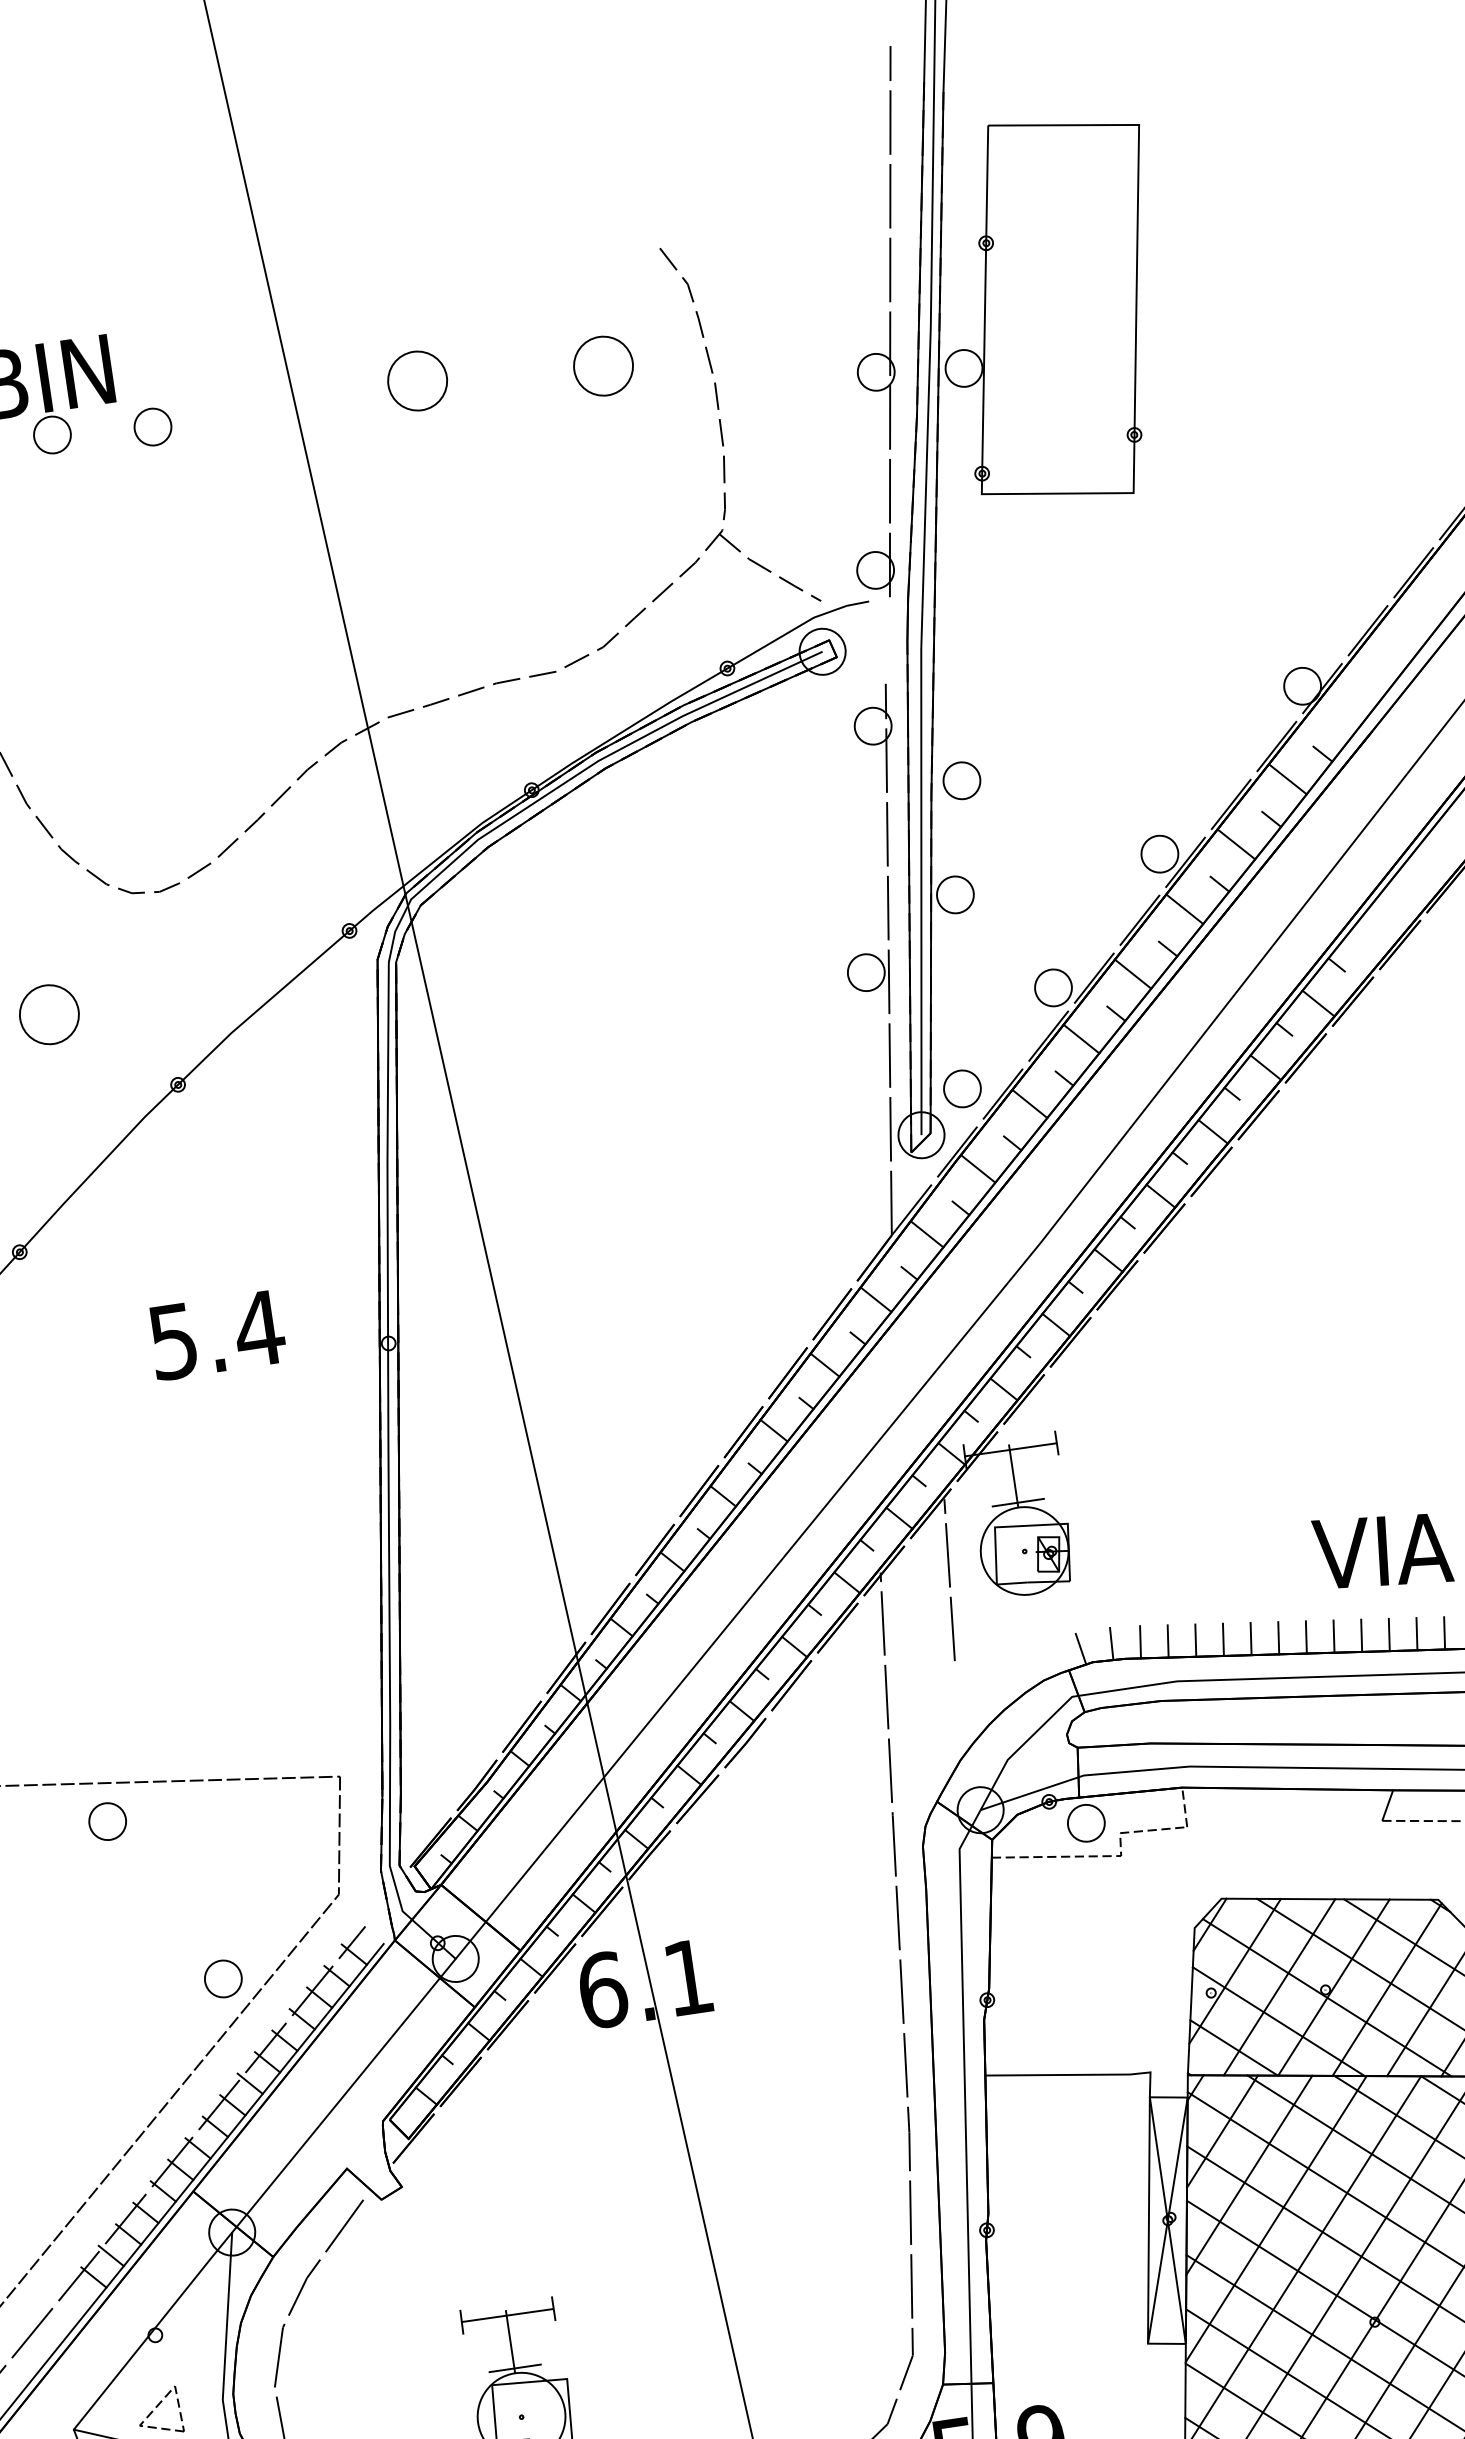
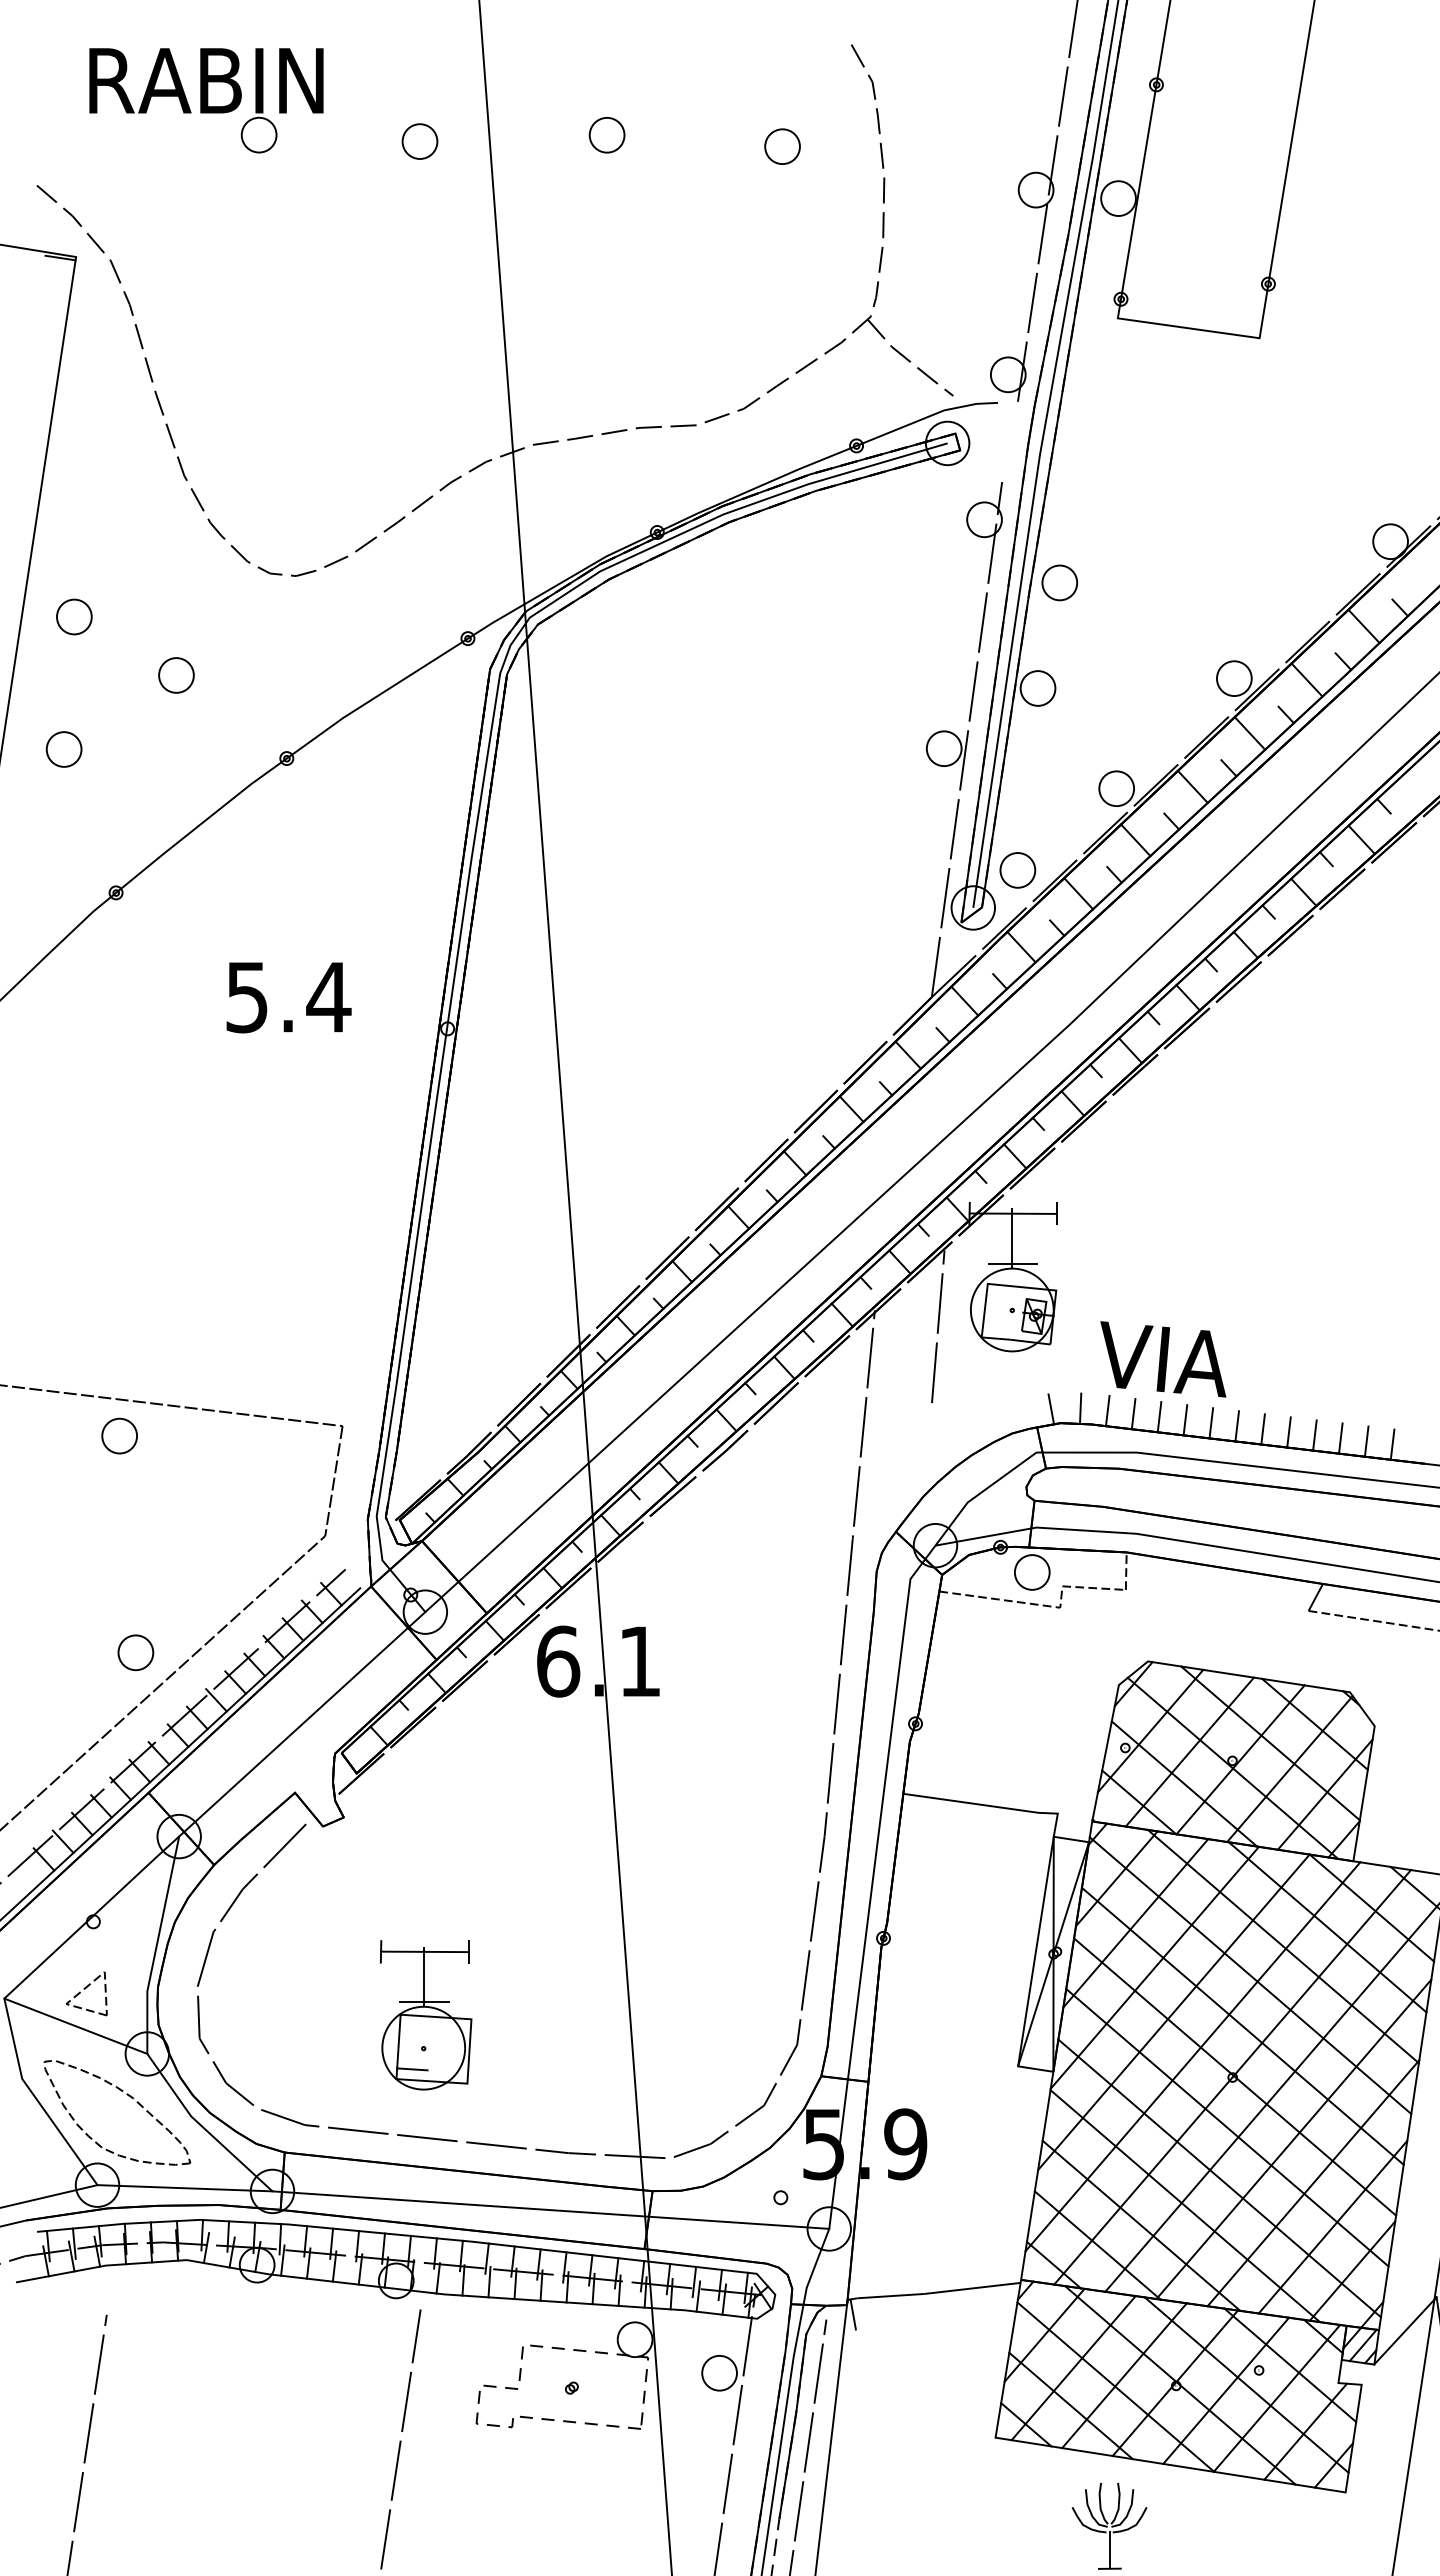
part: (603, 365) -> (782, 146), size x0.62
part: (416, 381) -> (606, 135), size x0.62
part: (152, 427) -> (419, 141), moved
part: (49, 1014) -> (176, 675), size x0.62
text: (1383, 1551) -> (1163, 1359), moved
part: (222, 1978) -> (135, 1652), moved

